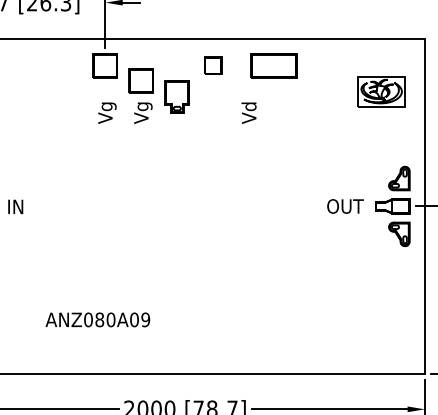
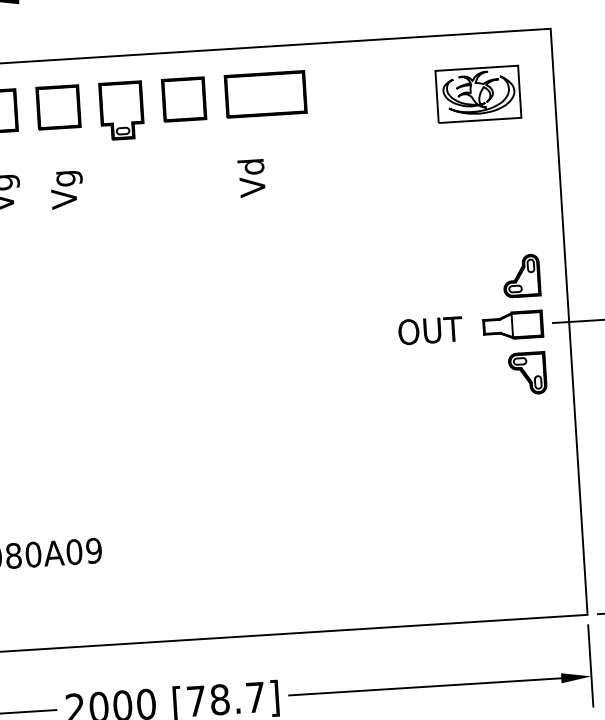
part: (212, 65) -> (182, 99), size x1.43
part: (273, 65) -> (264, 93), moved
part: (140, 80) -> (56, 107), moved
part: (381, 91) -> (478, 92), moved
part: (176, 96) -> (120, 110), moved

